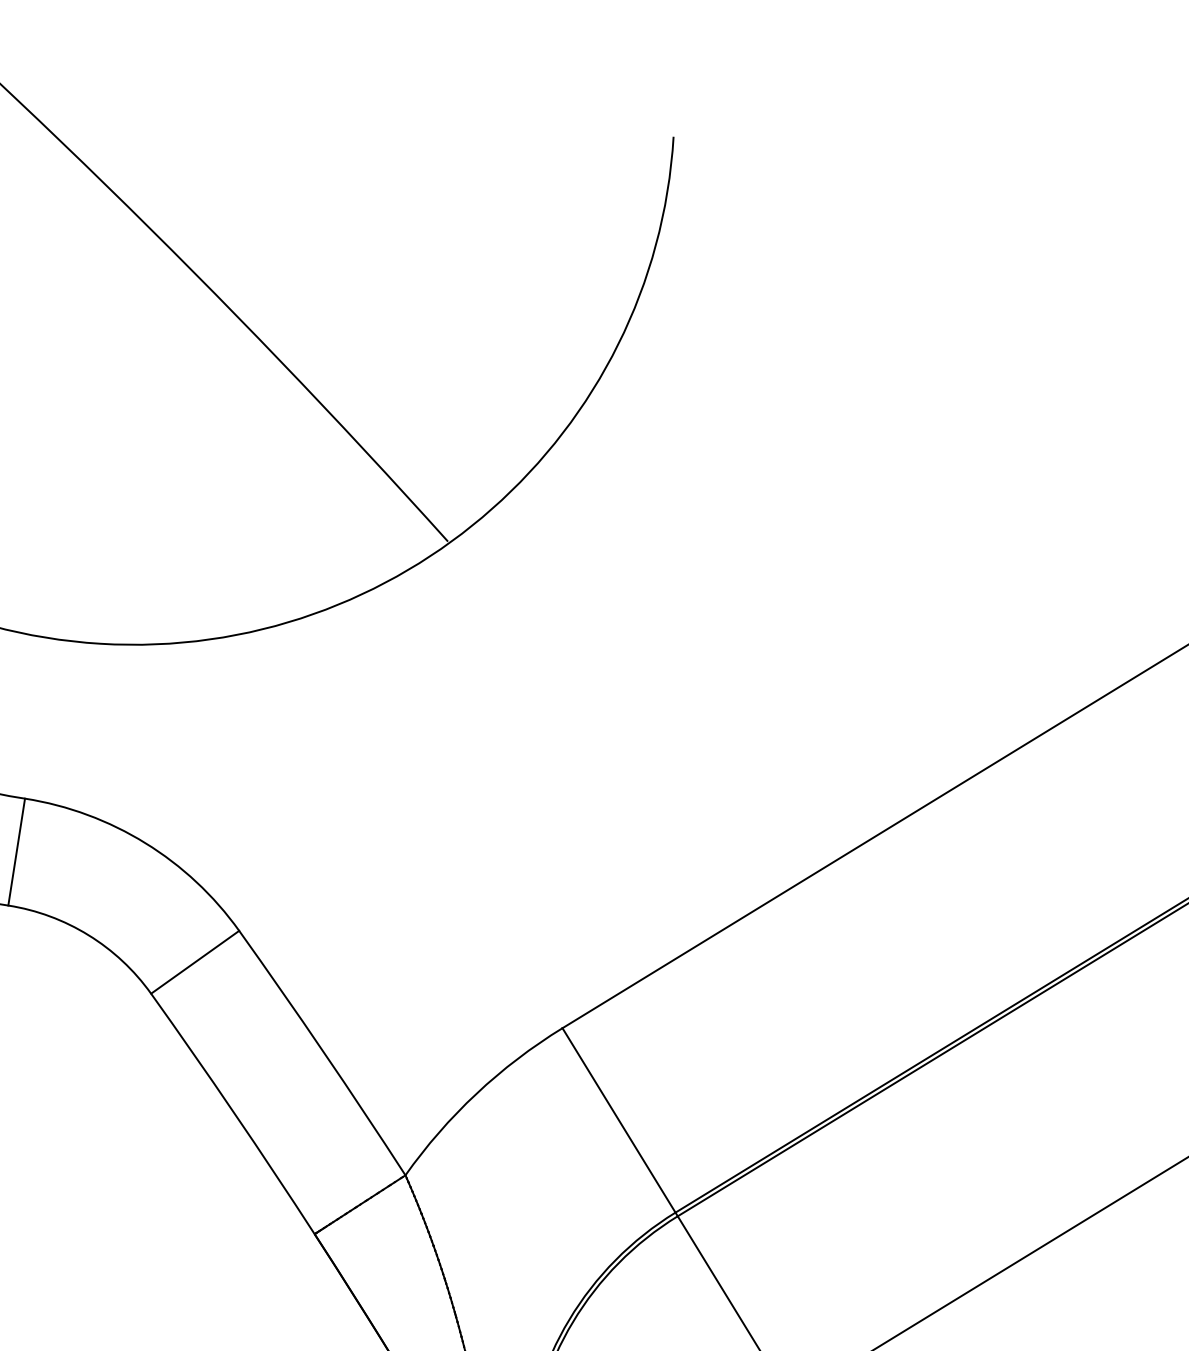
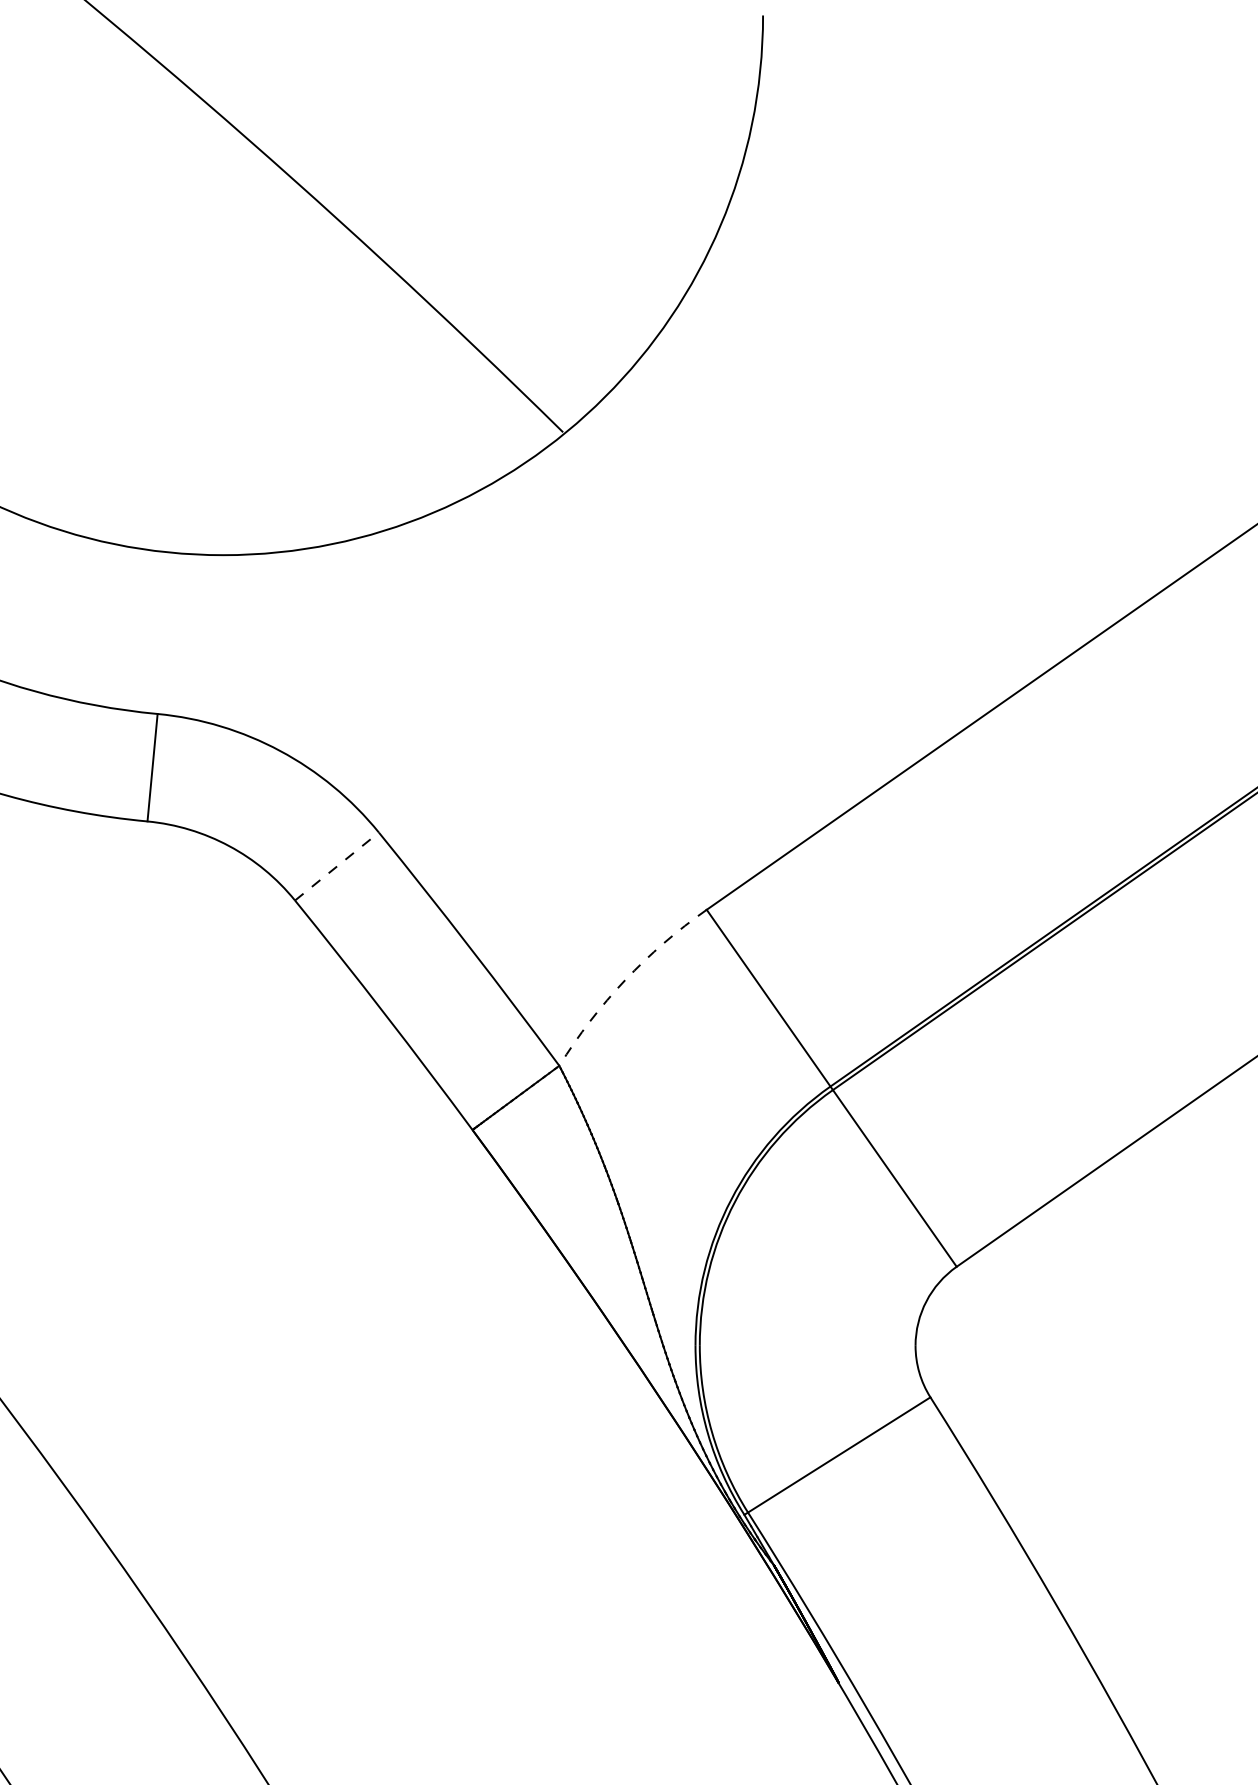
line: (195, 962) -> (337, 866), solid -> dashed
arc: (476, 1093) -> (625, 980), solid -> dashed

